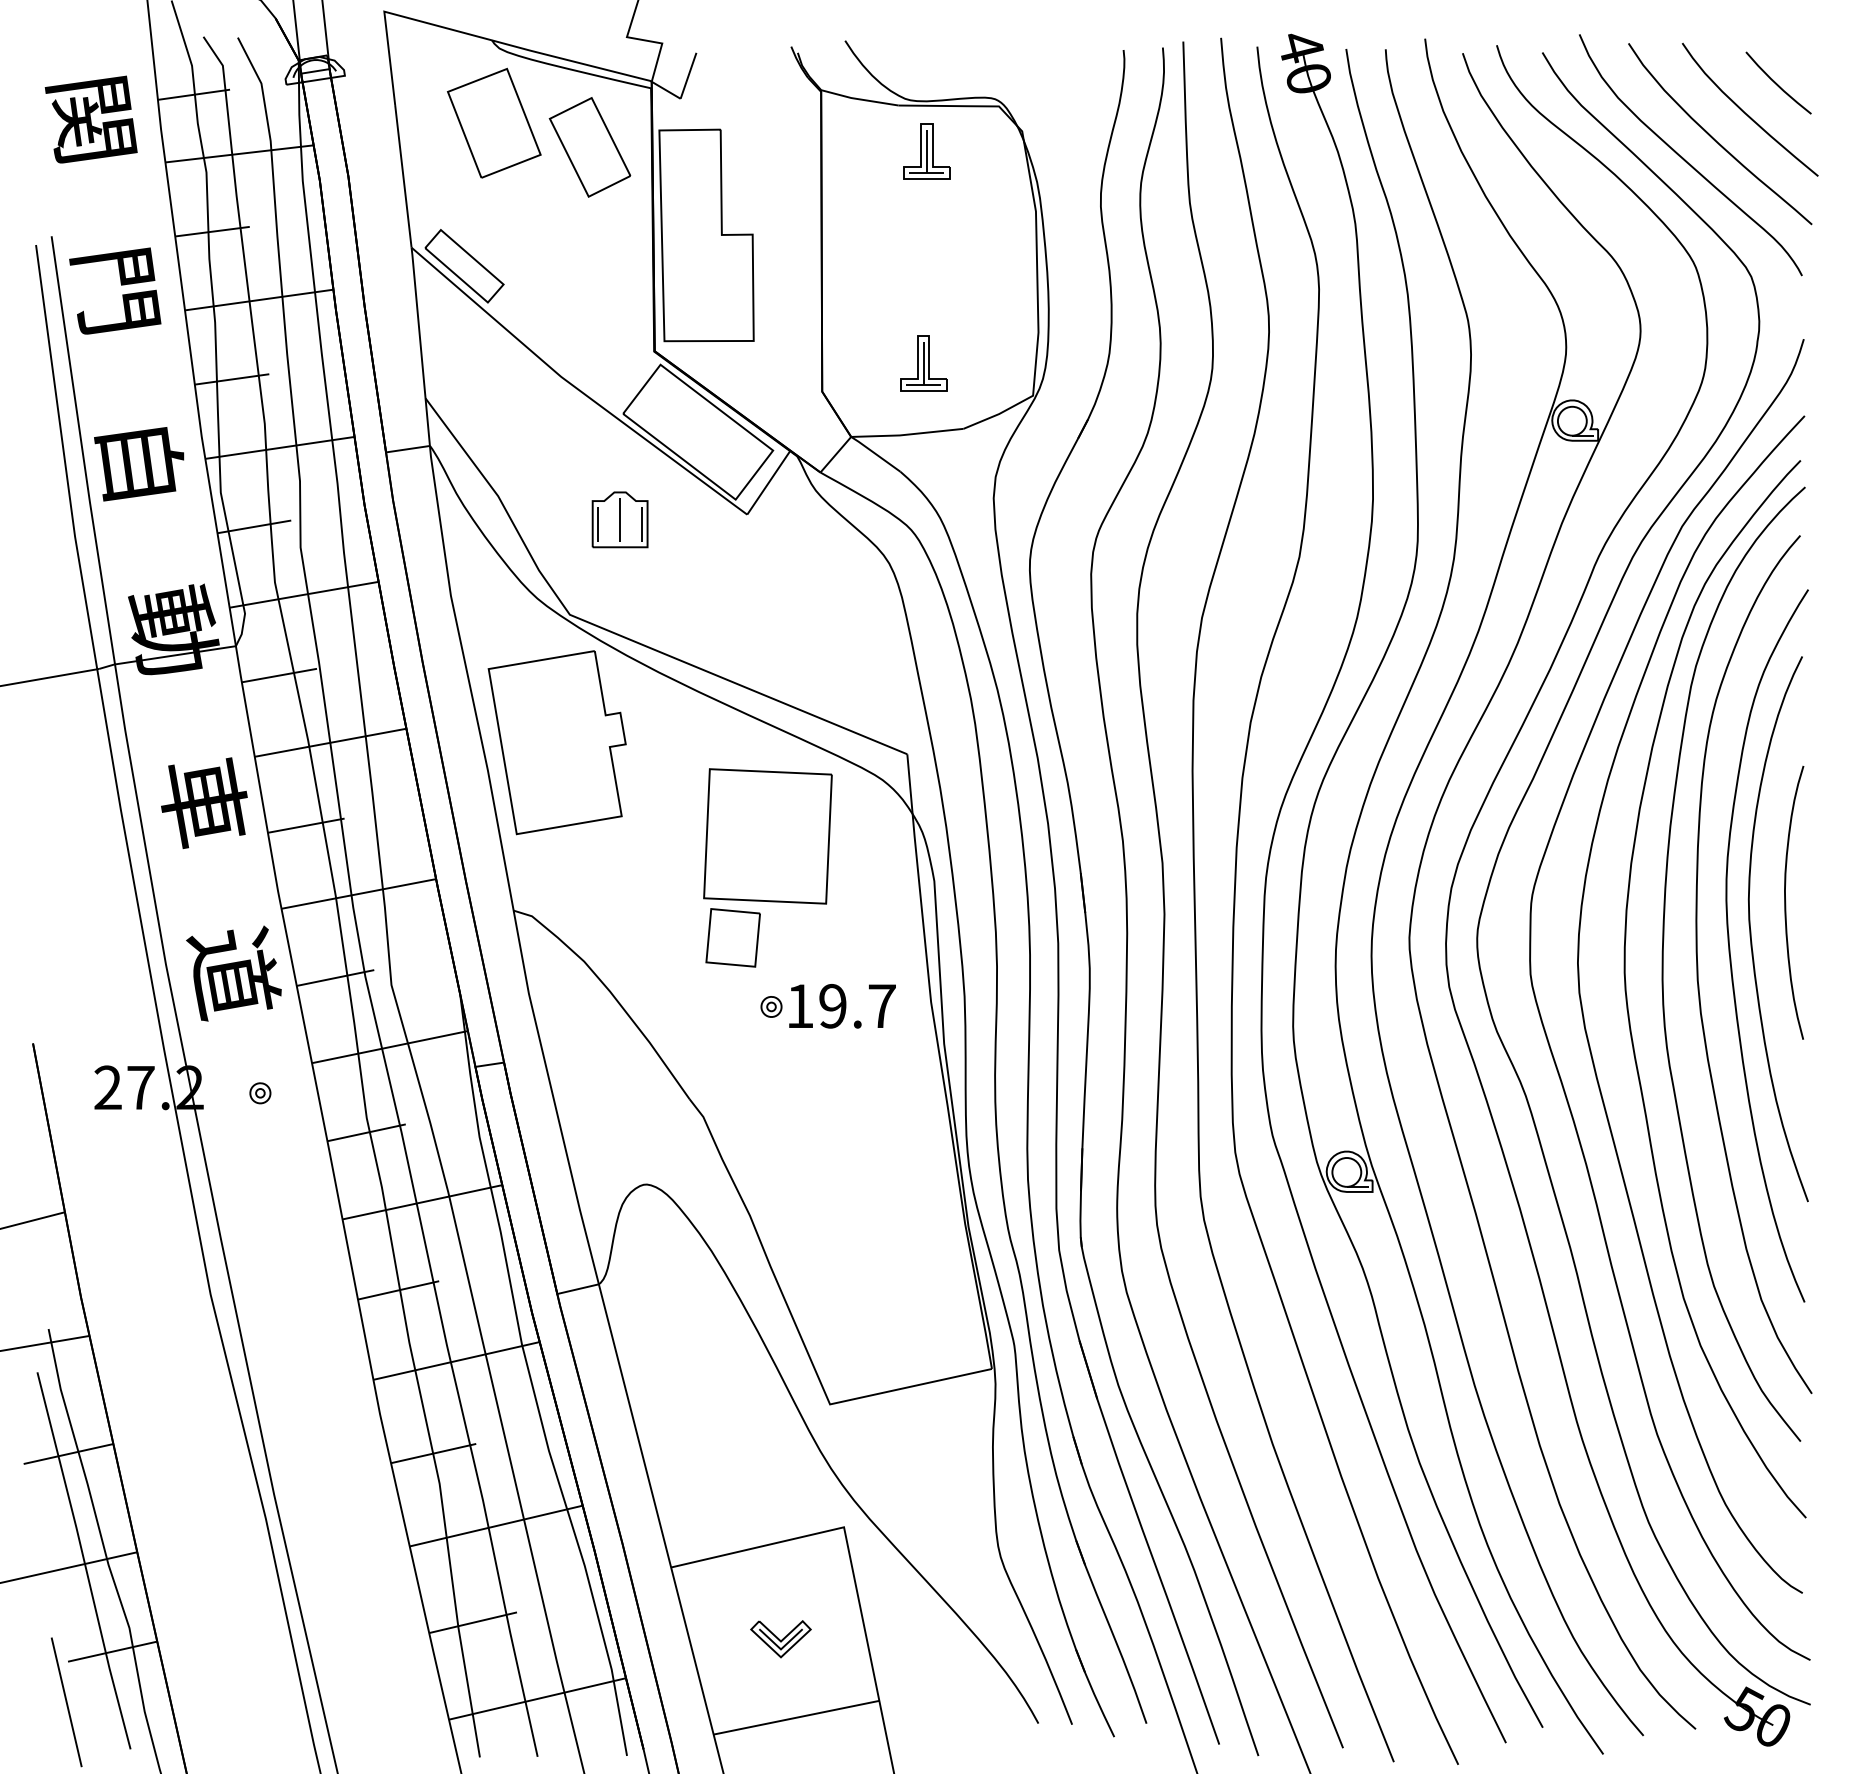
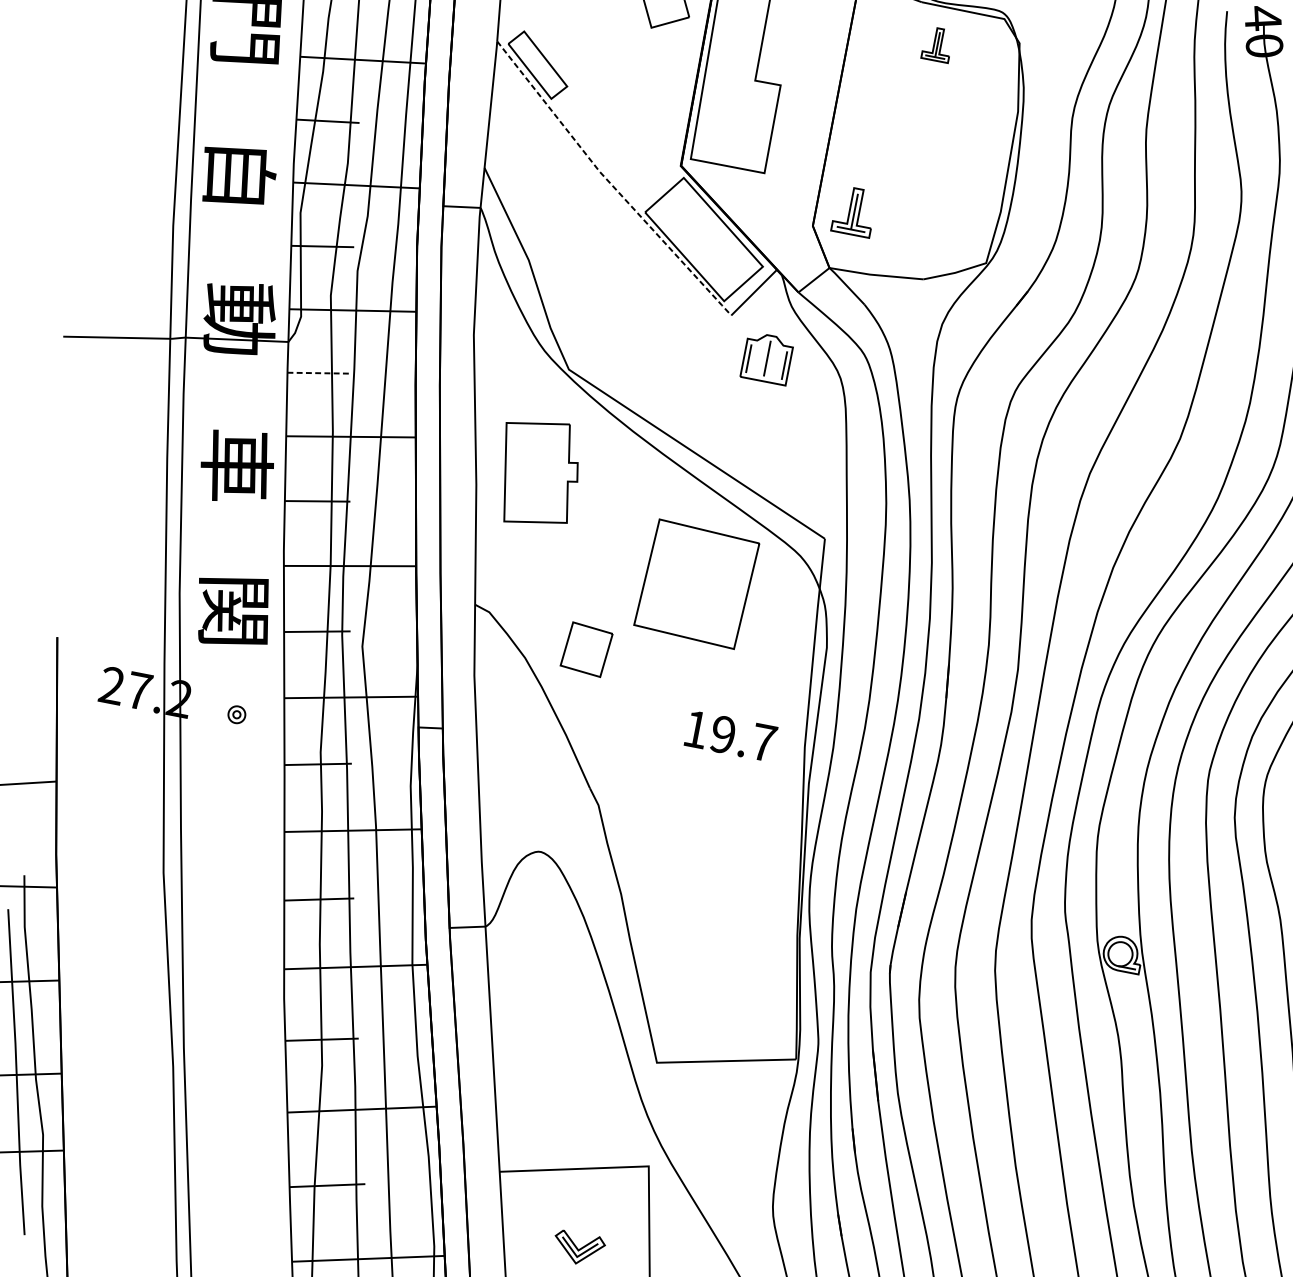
part: (926, 151) -> (937, 44), size x0.7
part: (923, 363) -> (854, 211), moved
line: (575, 387) -> (610, 183), solid -> dashed
part: (619, 519) -> (766, 358), moved
line: (279, 675) -> (319, 373), solid -> dashed
part: (556, 742) -> (537, 472), size x0.7
part: (732, 937) -> (586, 649), moved
text: (233, 973) -> (233, 611), 道 -> 関
part: (771, 1006) -> (672, 725), removed

